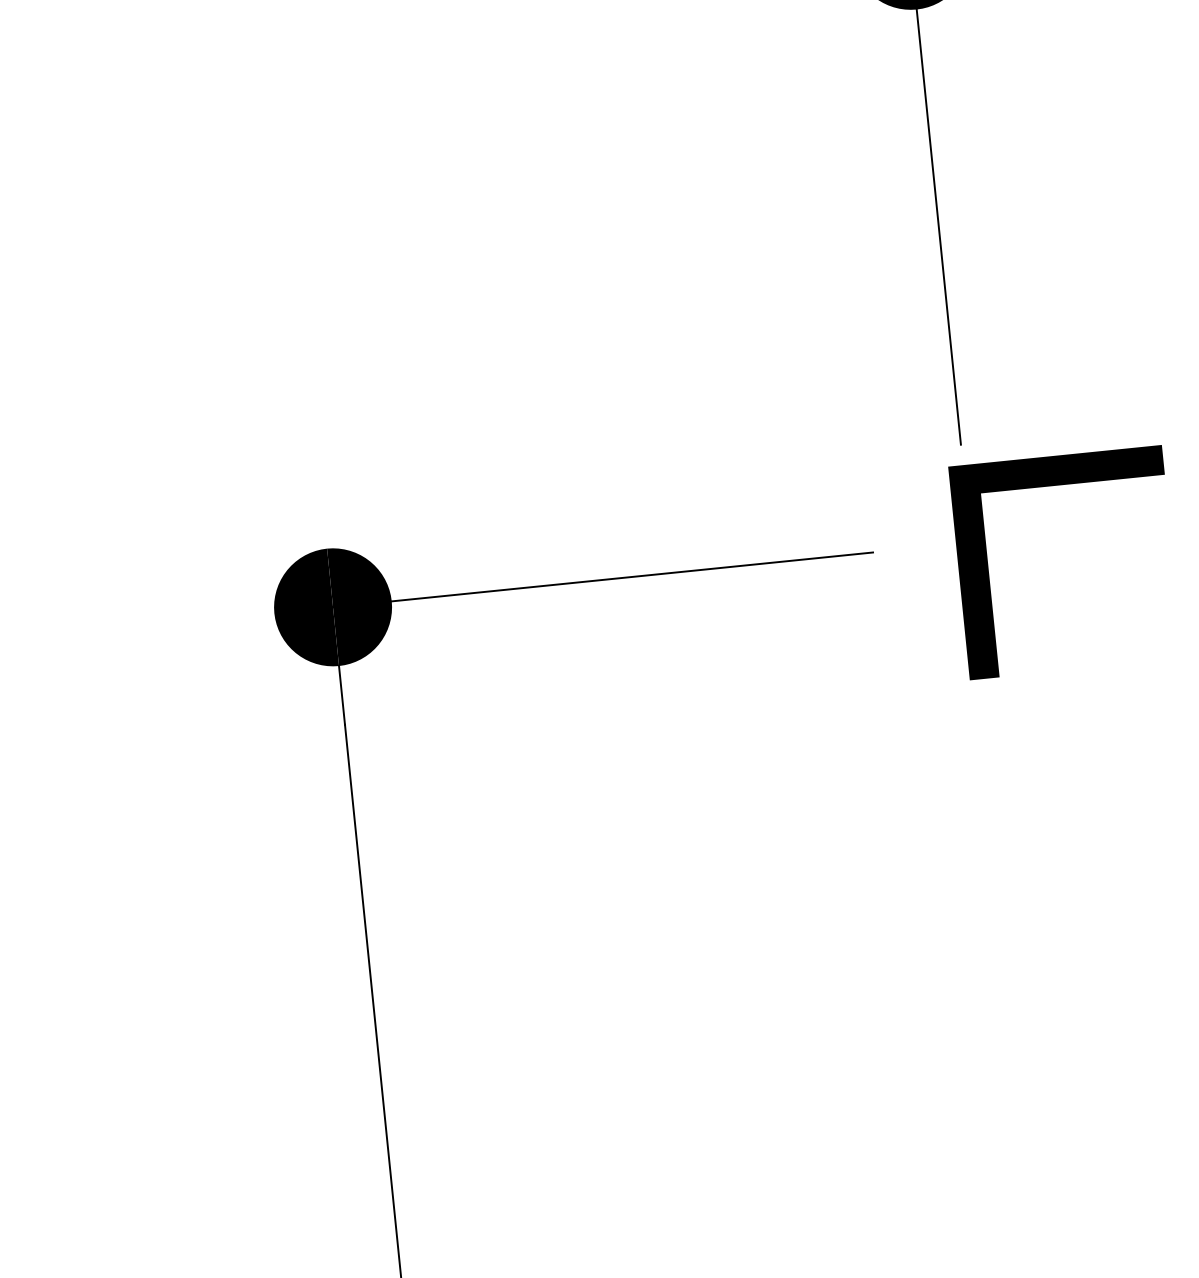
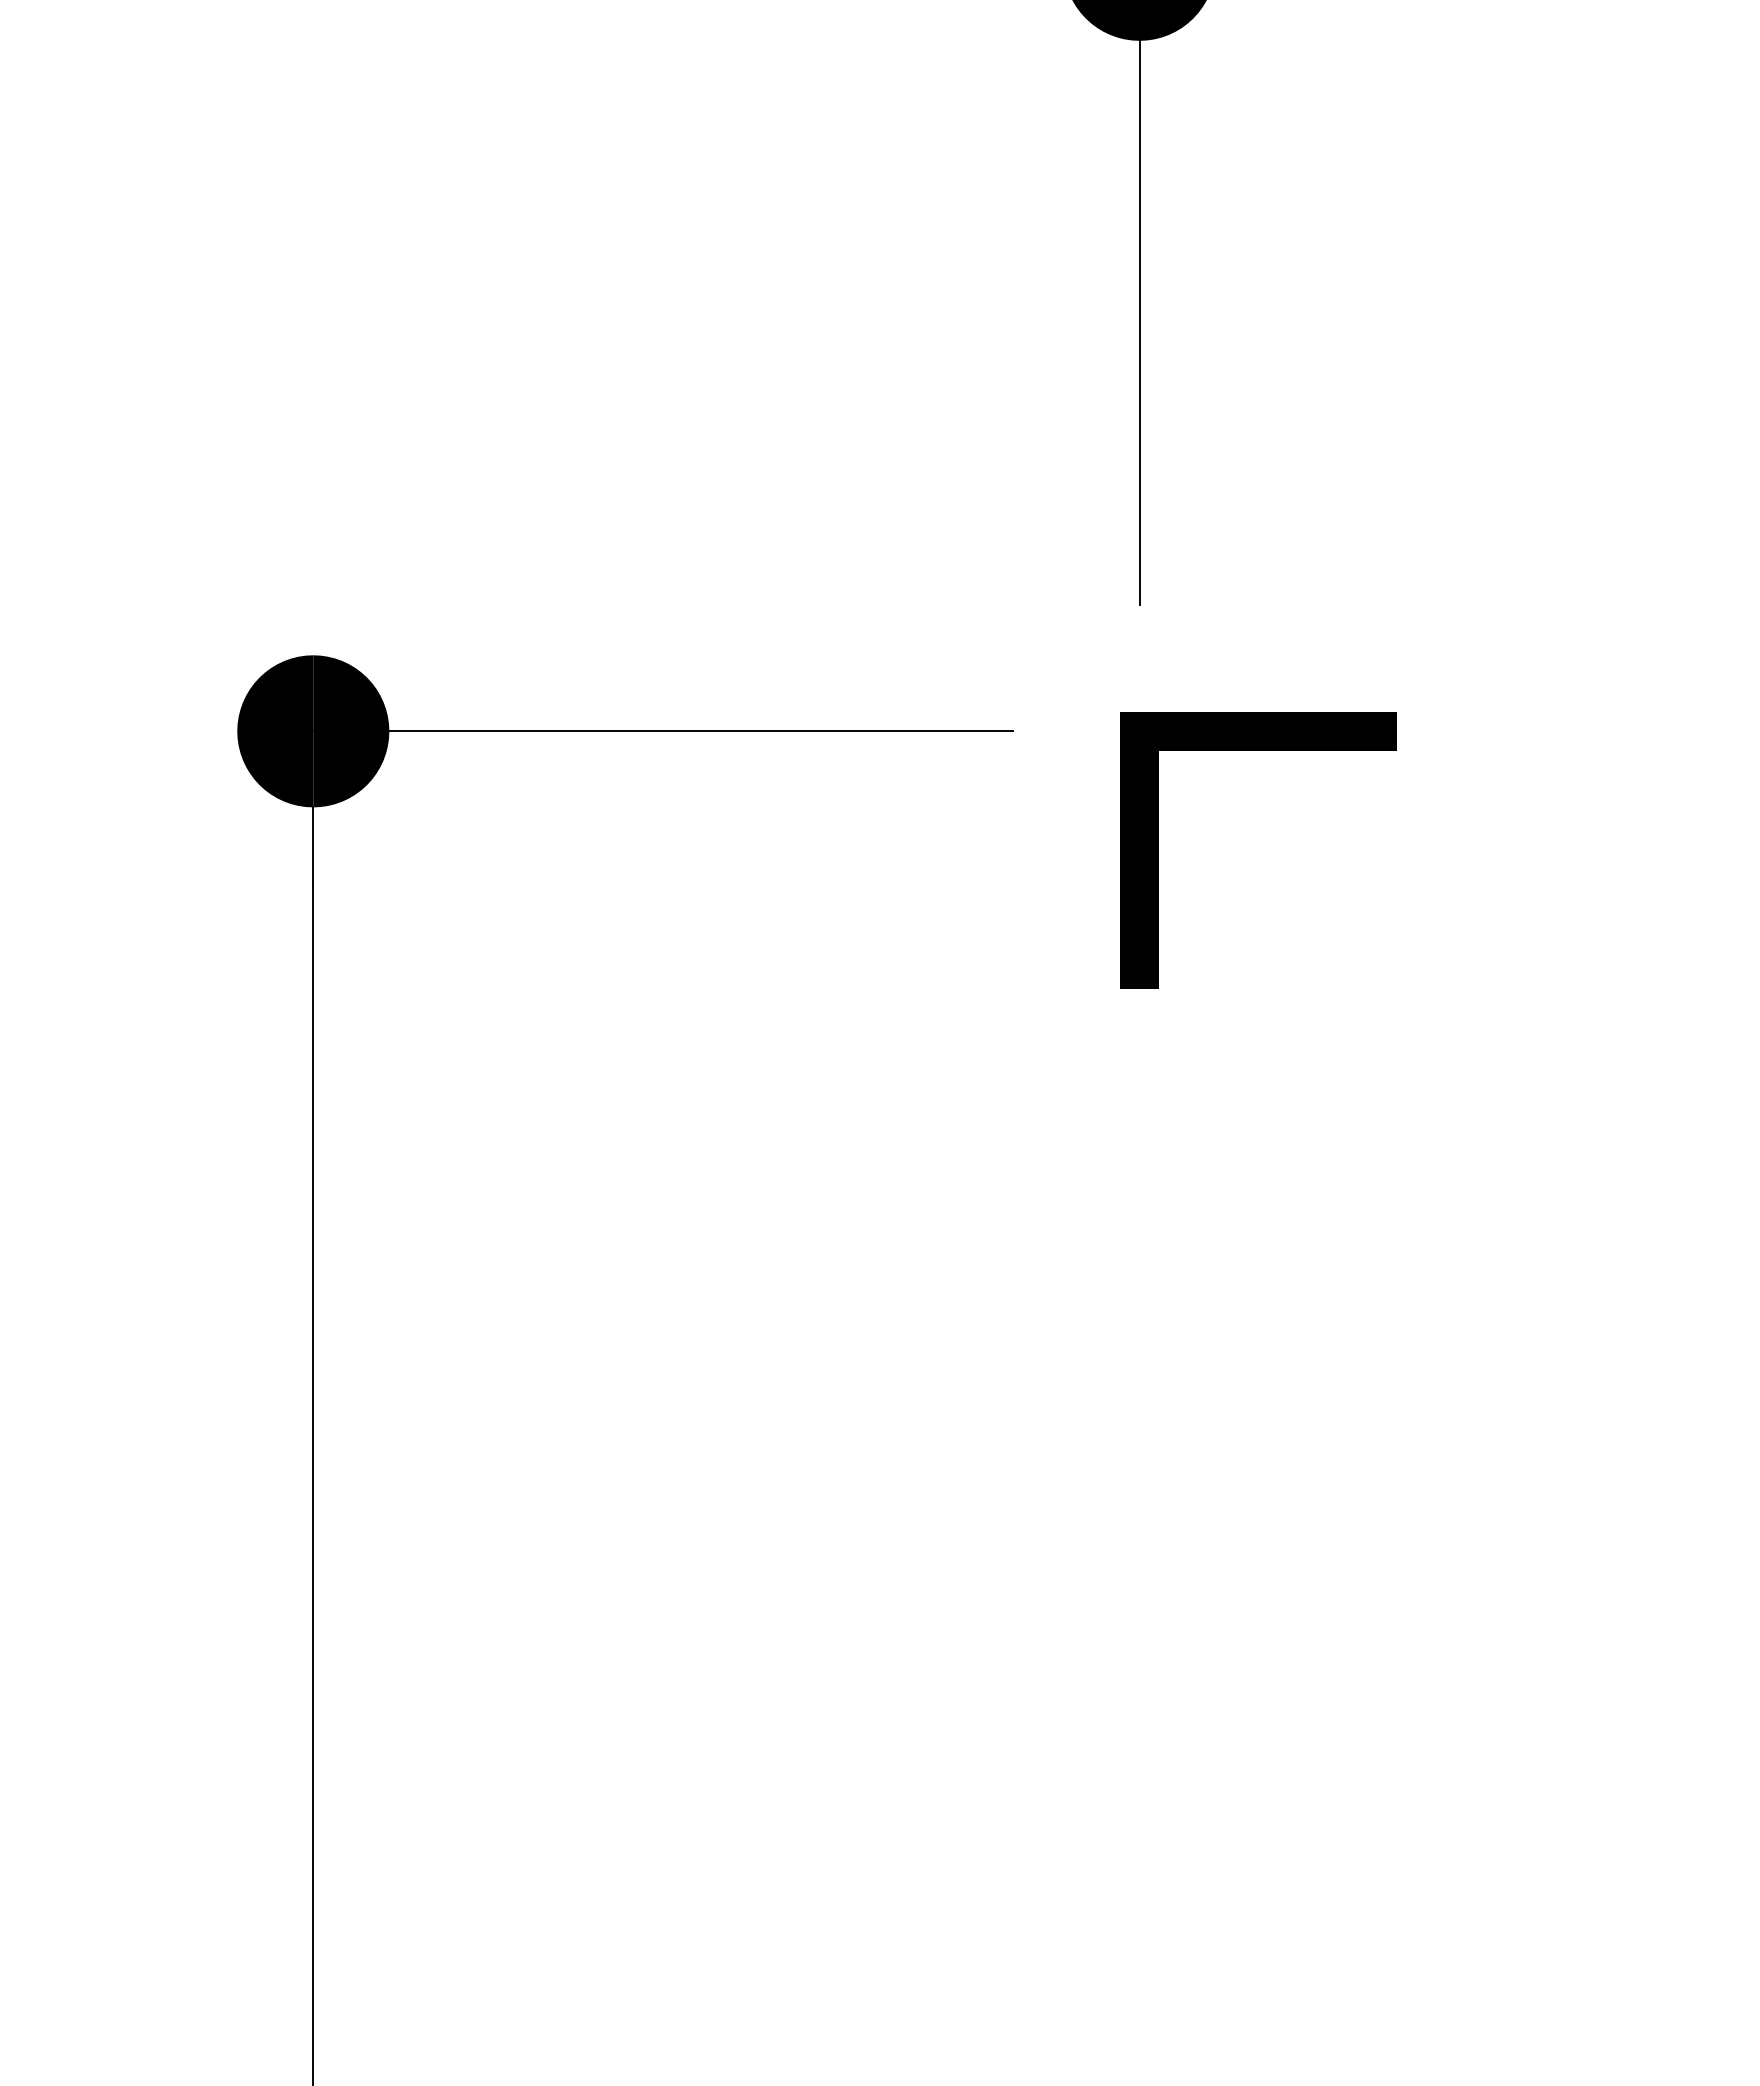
part: (1057, 485) -> (1258, 750), moved

